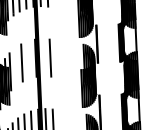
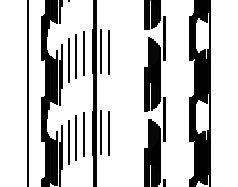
line: (43, 56) -> (101, 50), added
line: (29, 60) -> (84, 53), added
line: (15, 66) -> (68, 60), added

